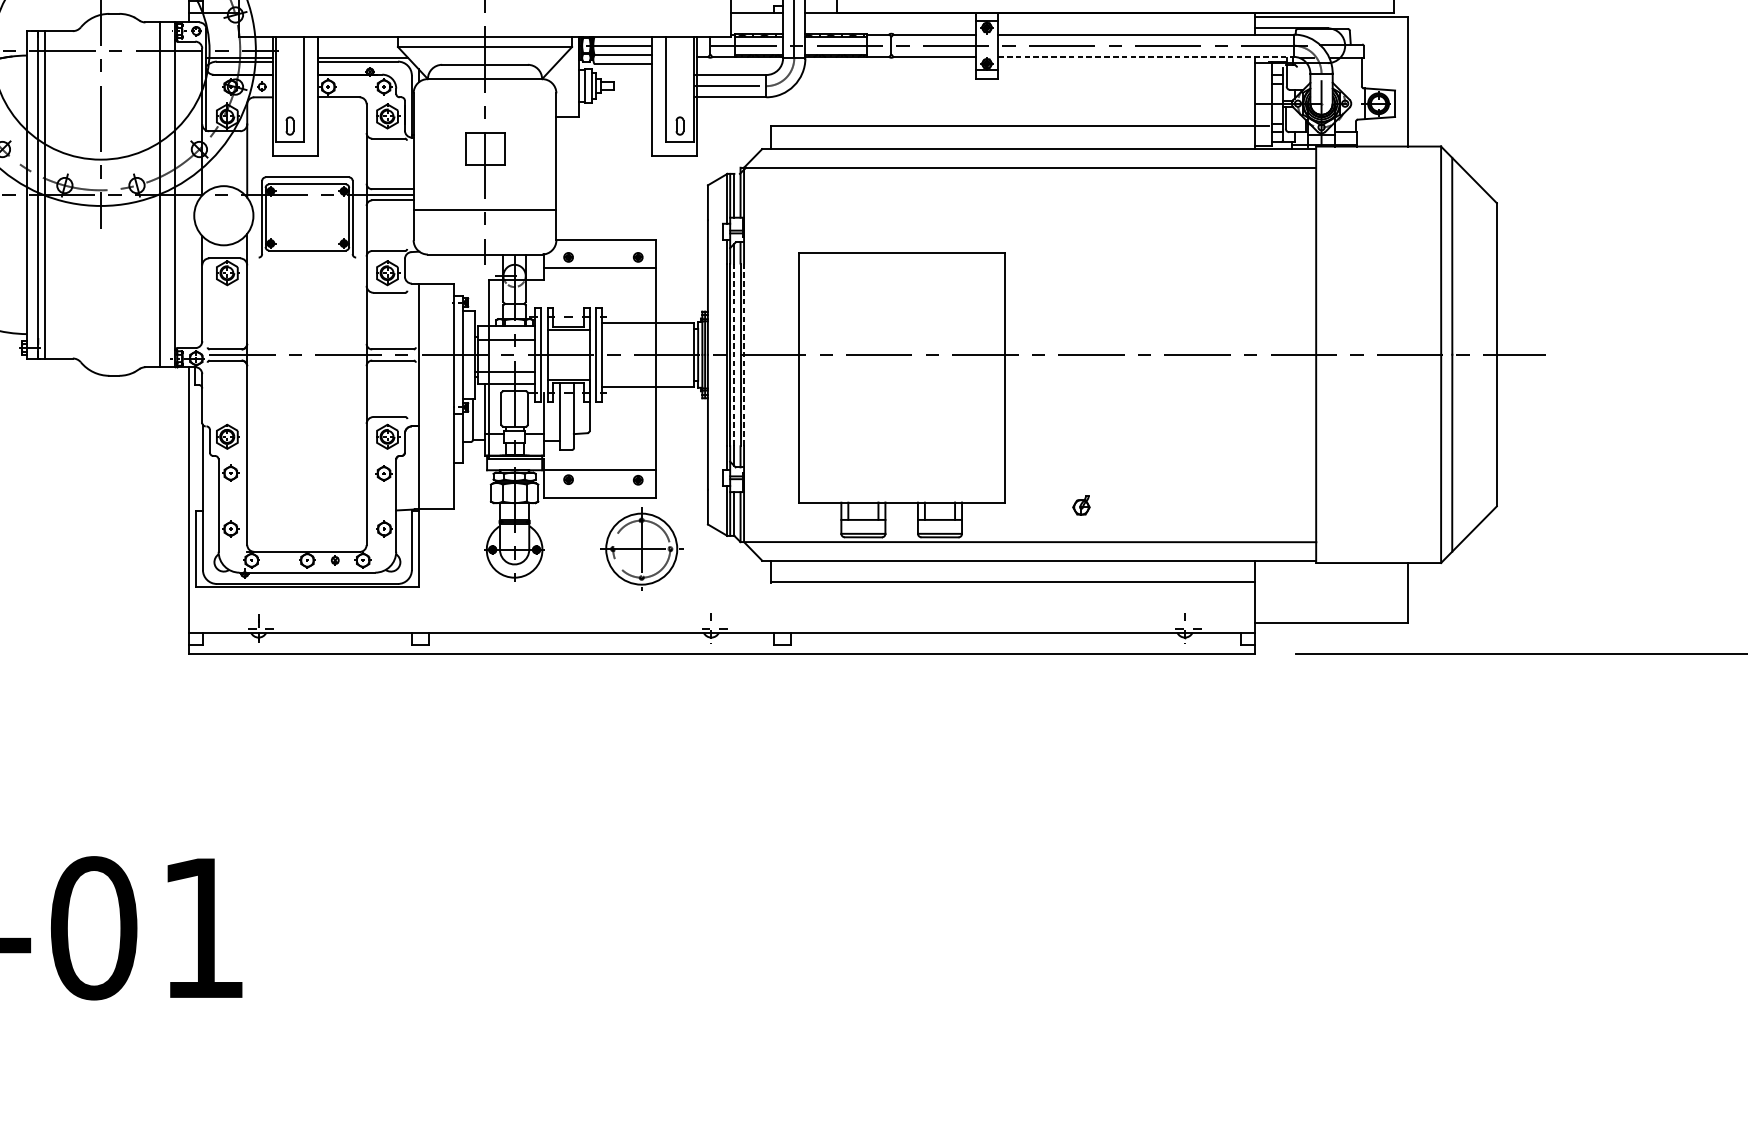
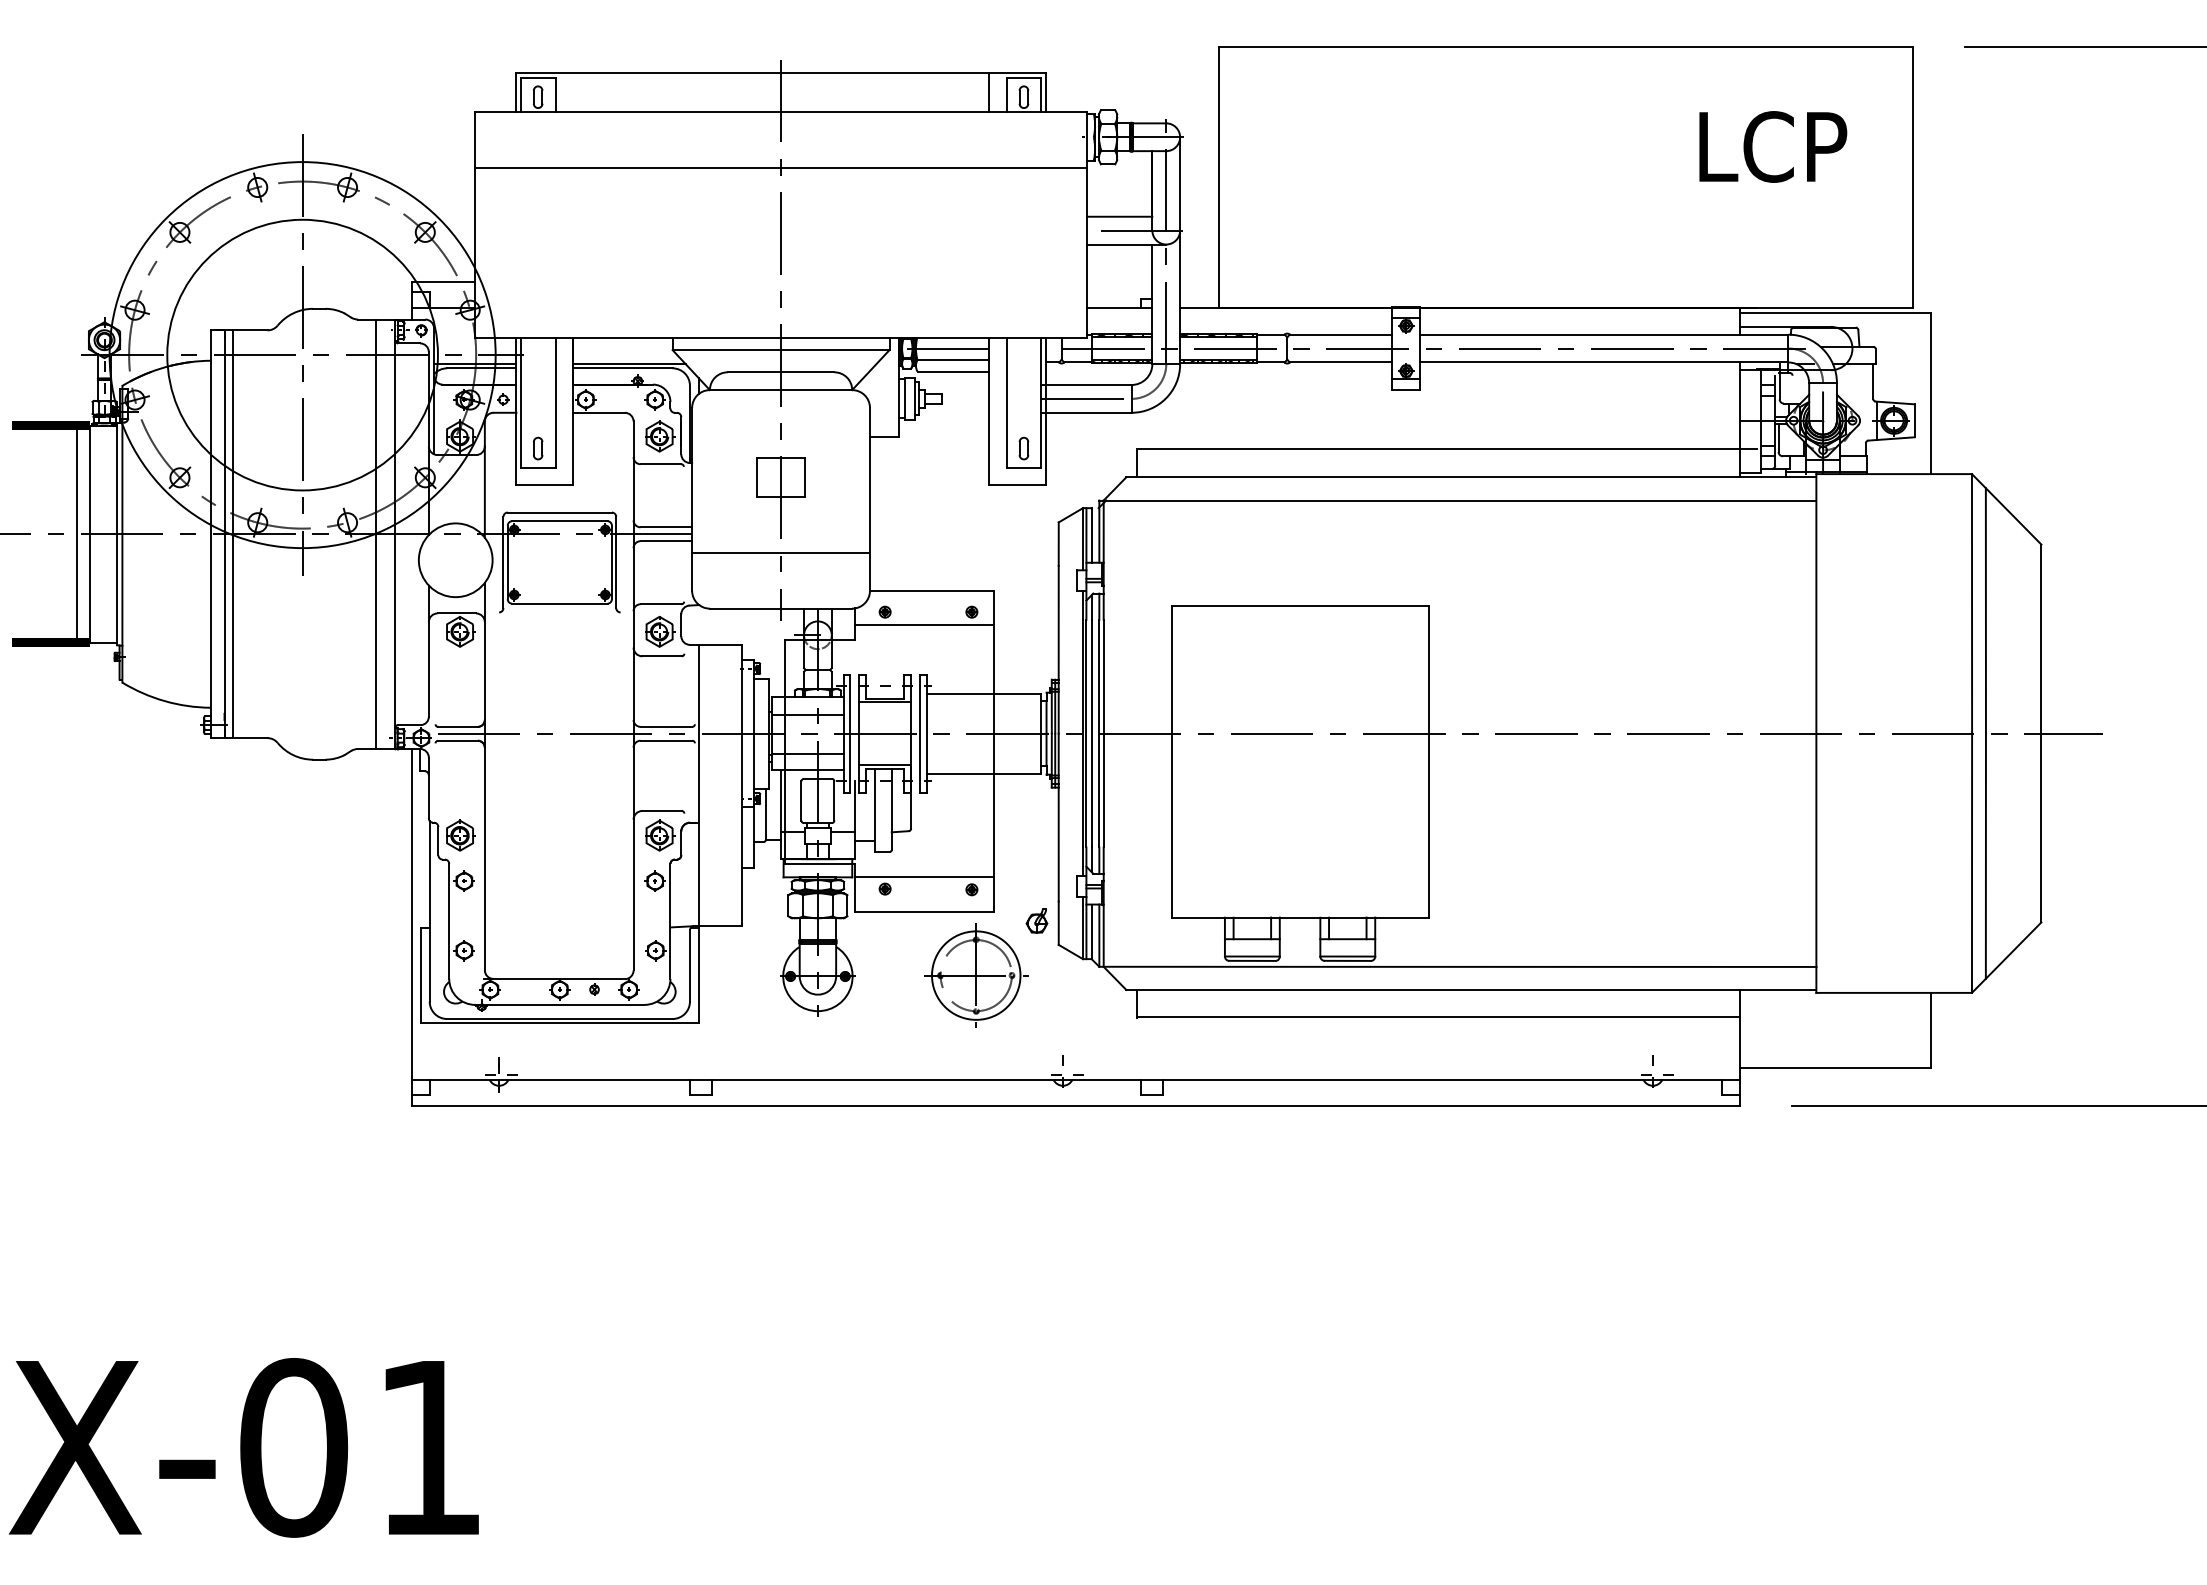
line: (1146, 56) -> (1604, 362), dashed -> solid
line: (734, 354) -> (1091, 733), dashed -> solid
line: (743, 354) -> (1103, 733), dashed -> solid
part: (1081, 504) -> (1036, 920), moved

